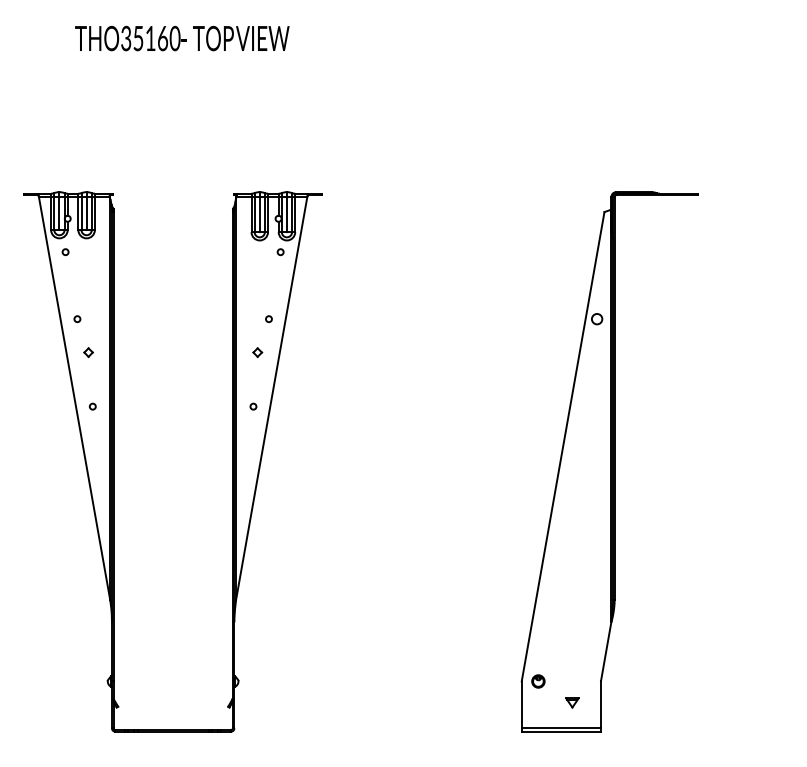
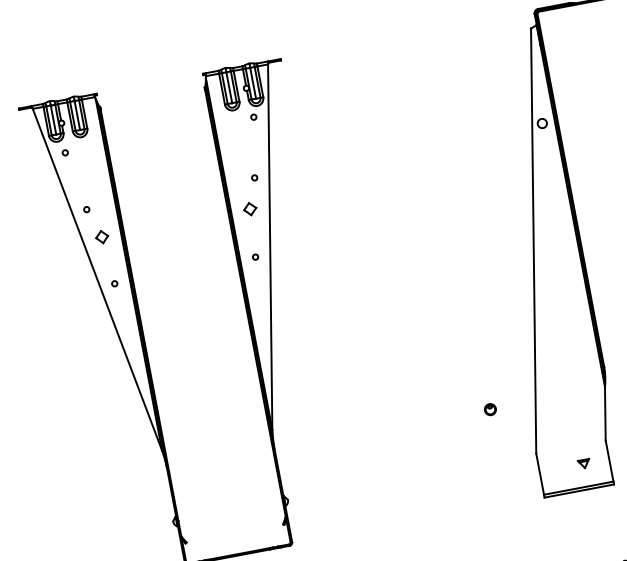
part: (88, 352) -> (101, 237), size x1.6
part: (257, 352) -> (250, 209), size x1.6
part: (538, 681) -> (490, 409), moved

